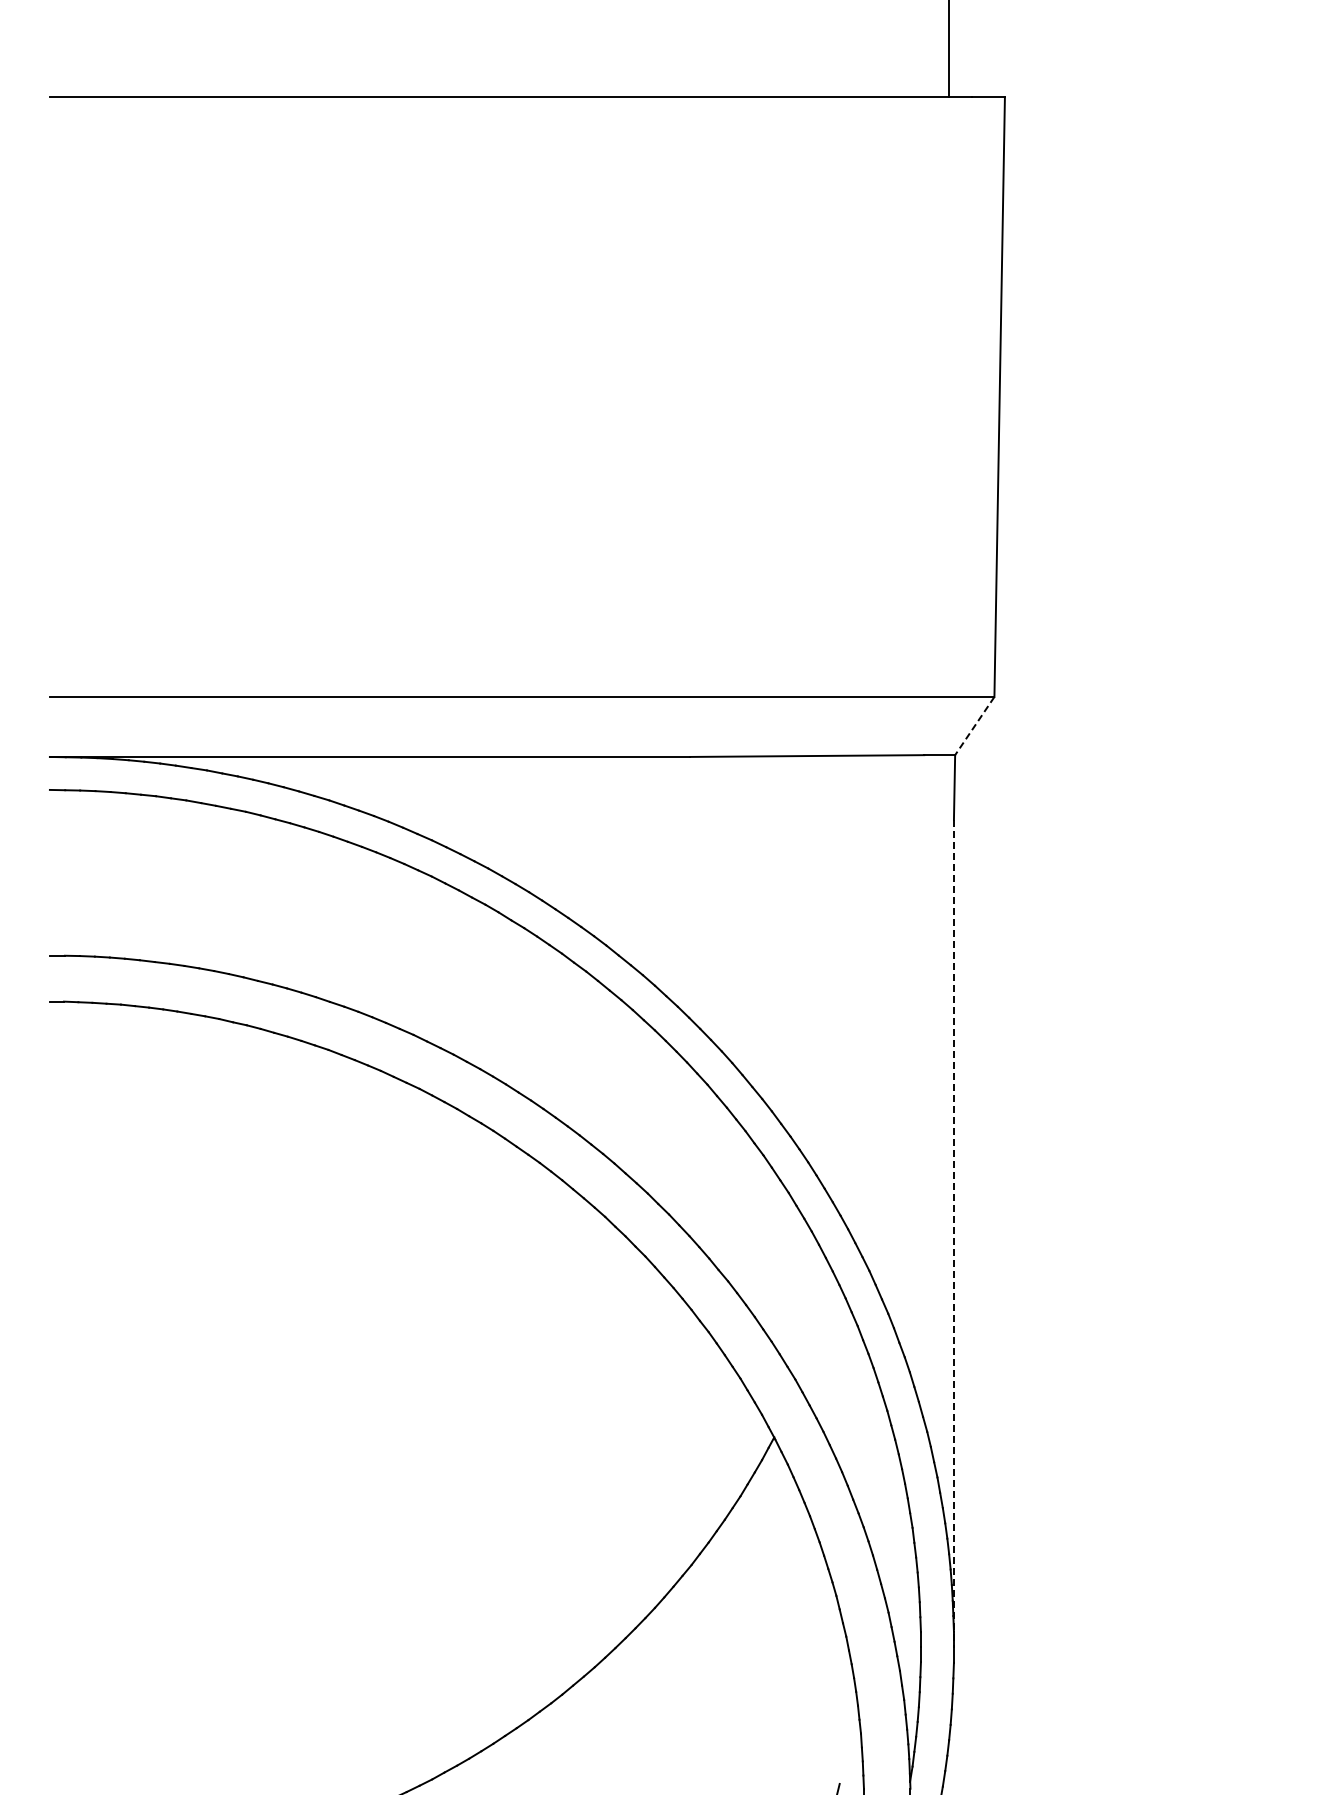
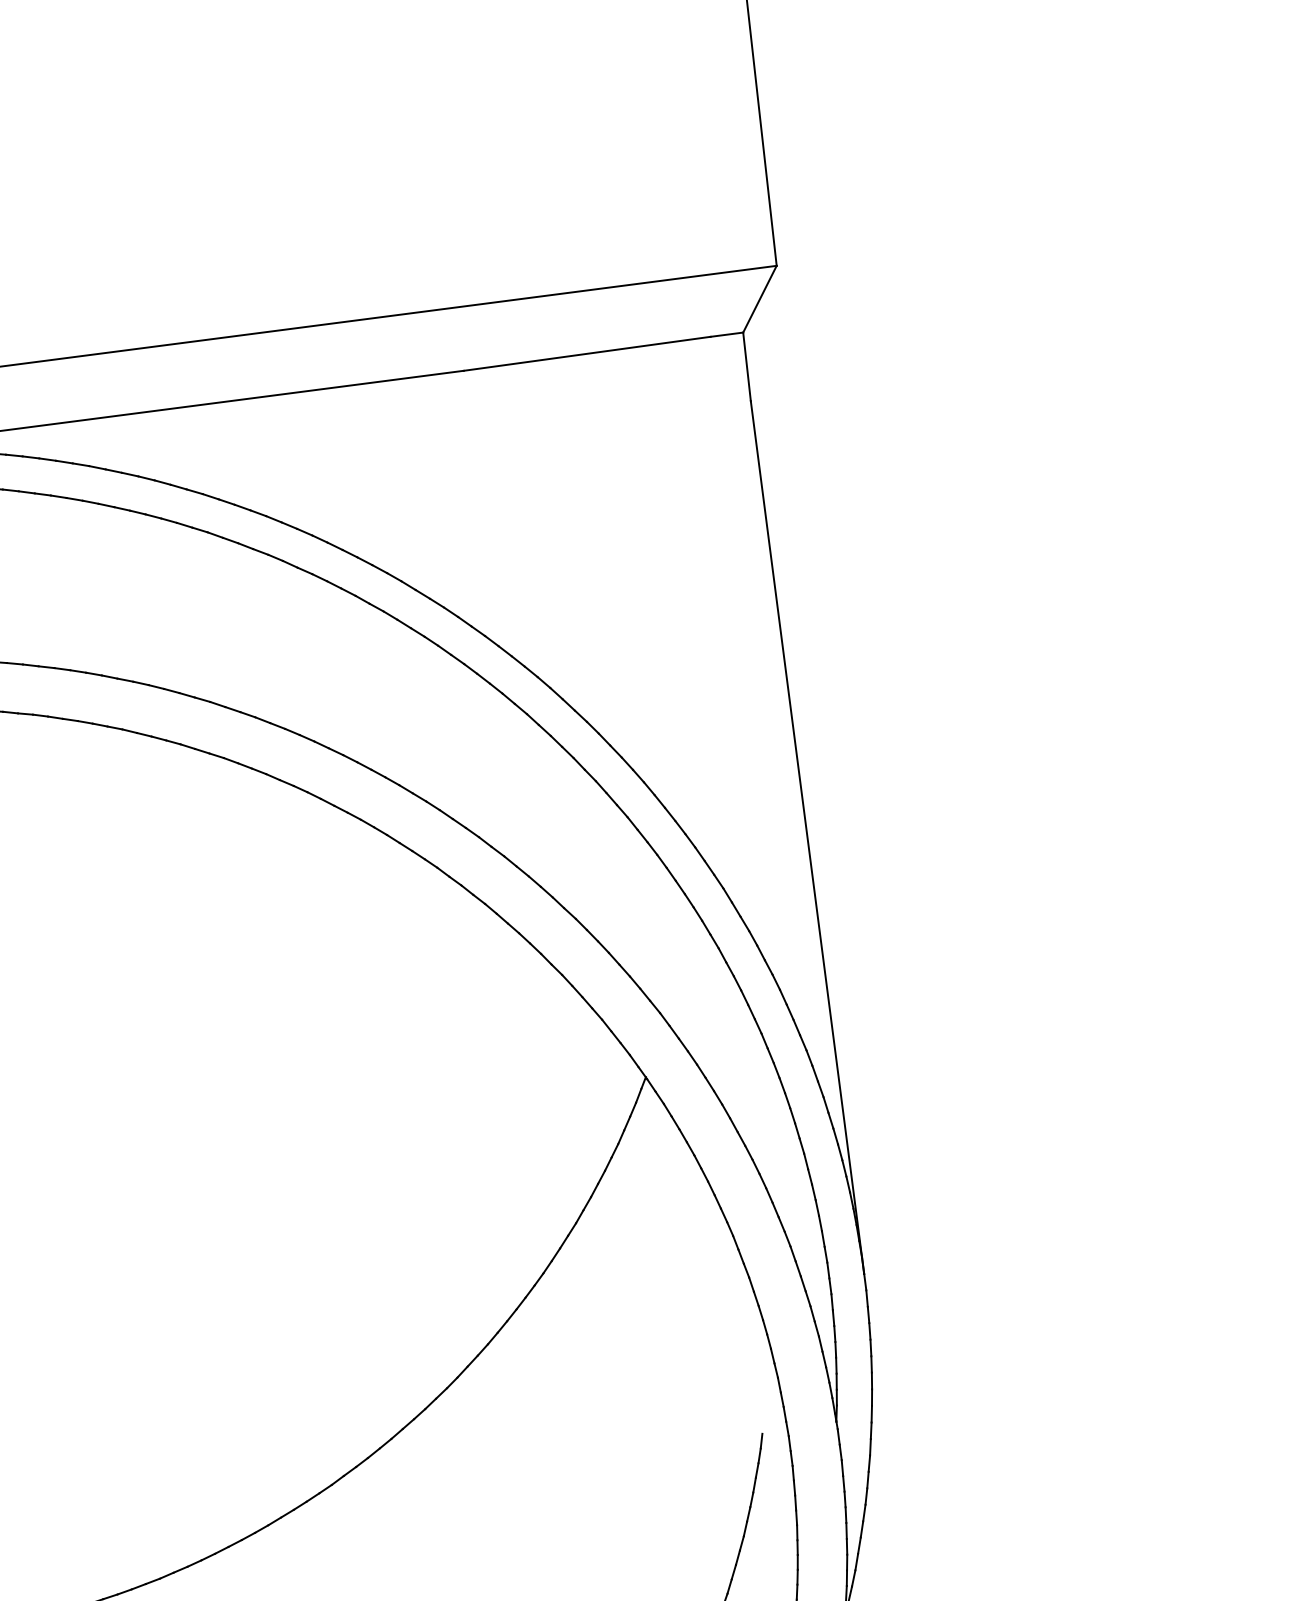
line: (974, 726) -> (759, 299), dashed -> solid
line: (953, 1233) -> (807, 837), dashed -> solid

